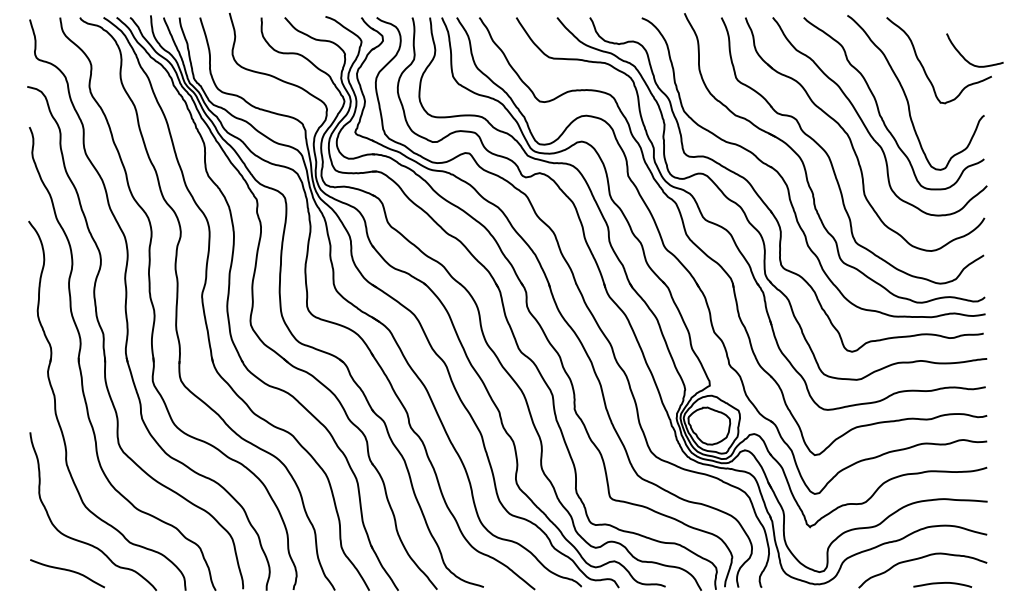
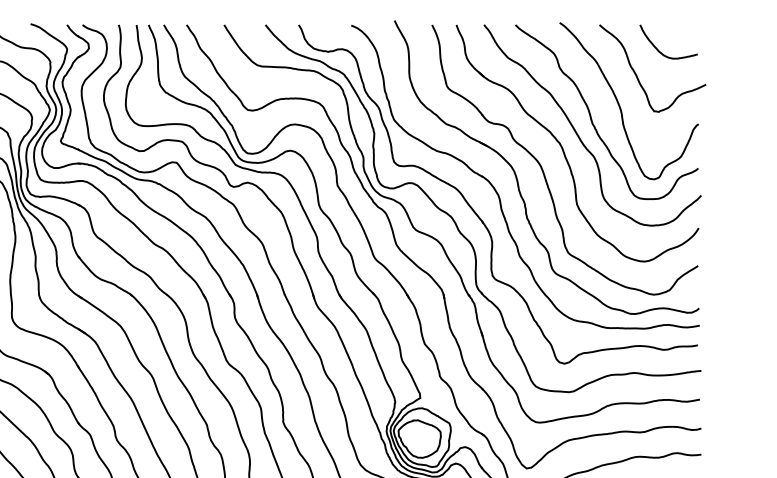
curve: (965, 58) -> (659, 50), moved

